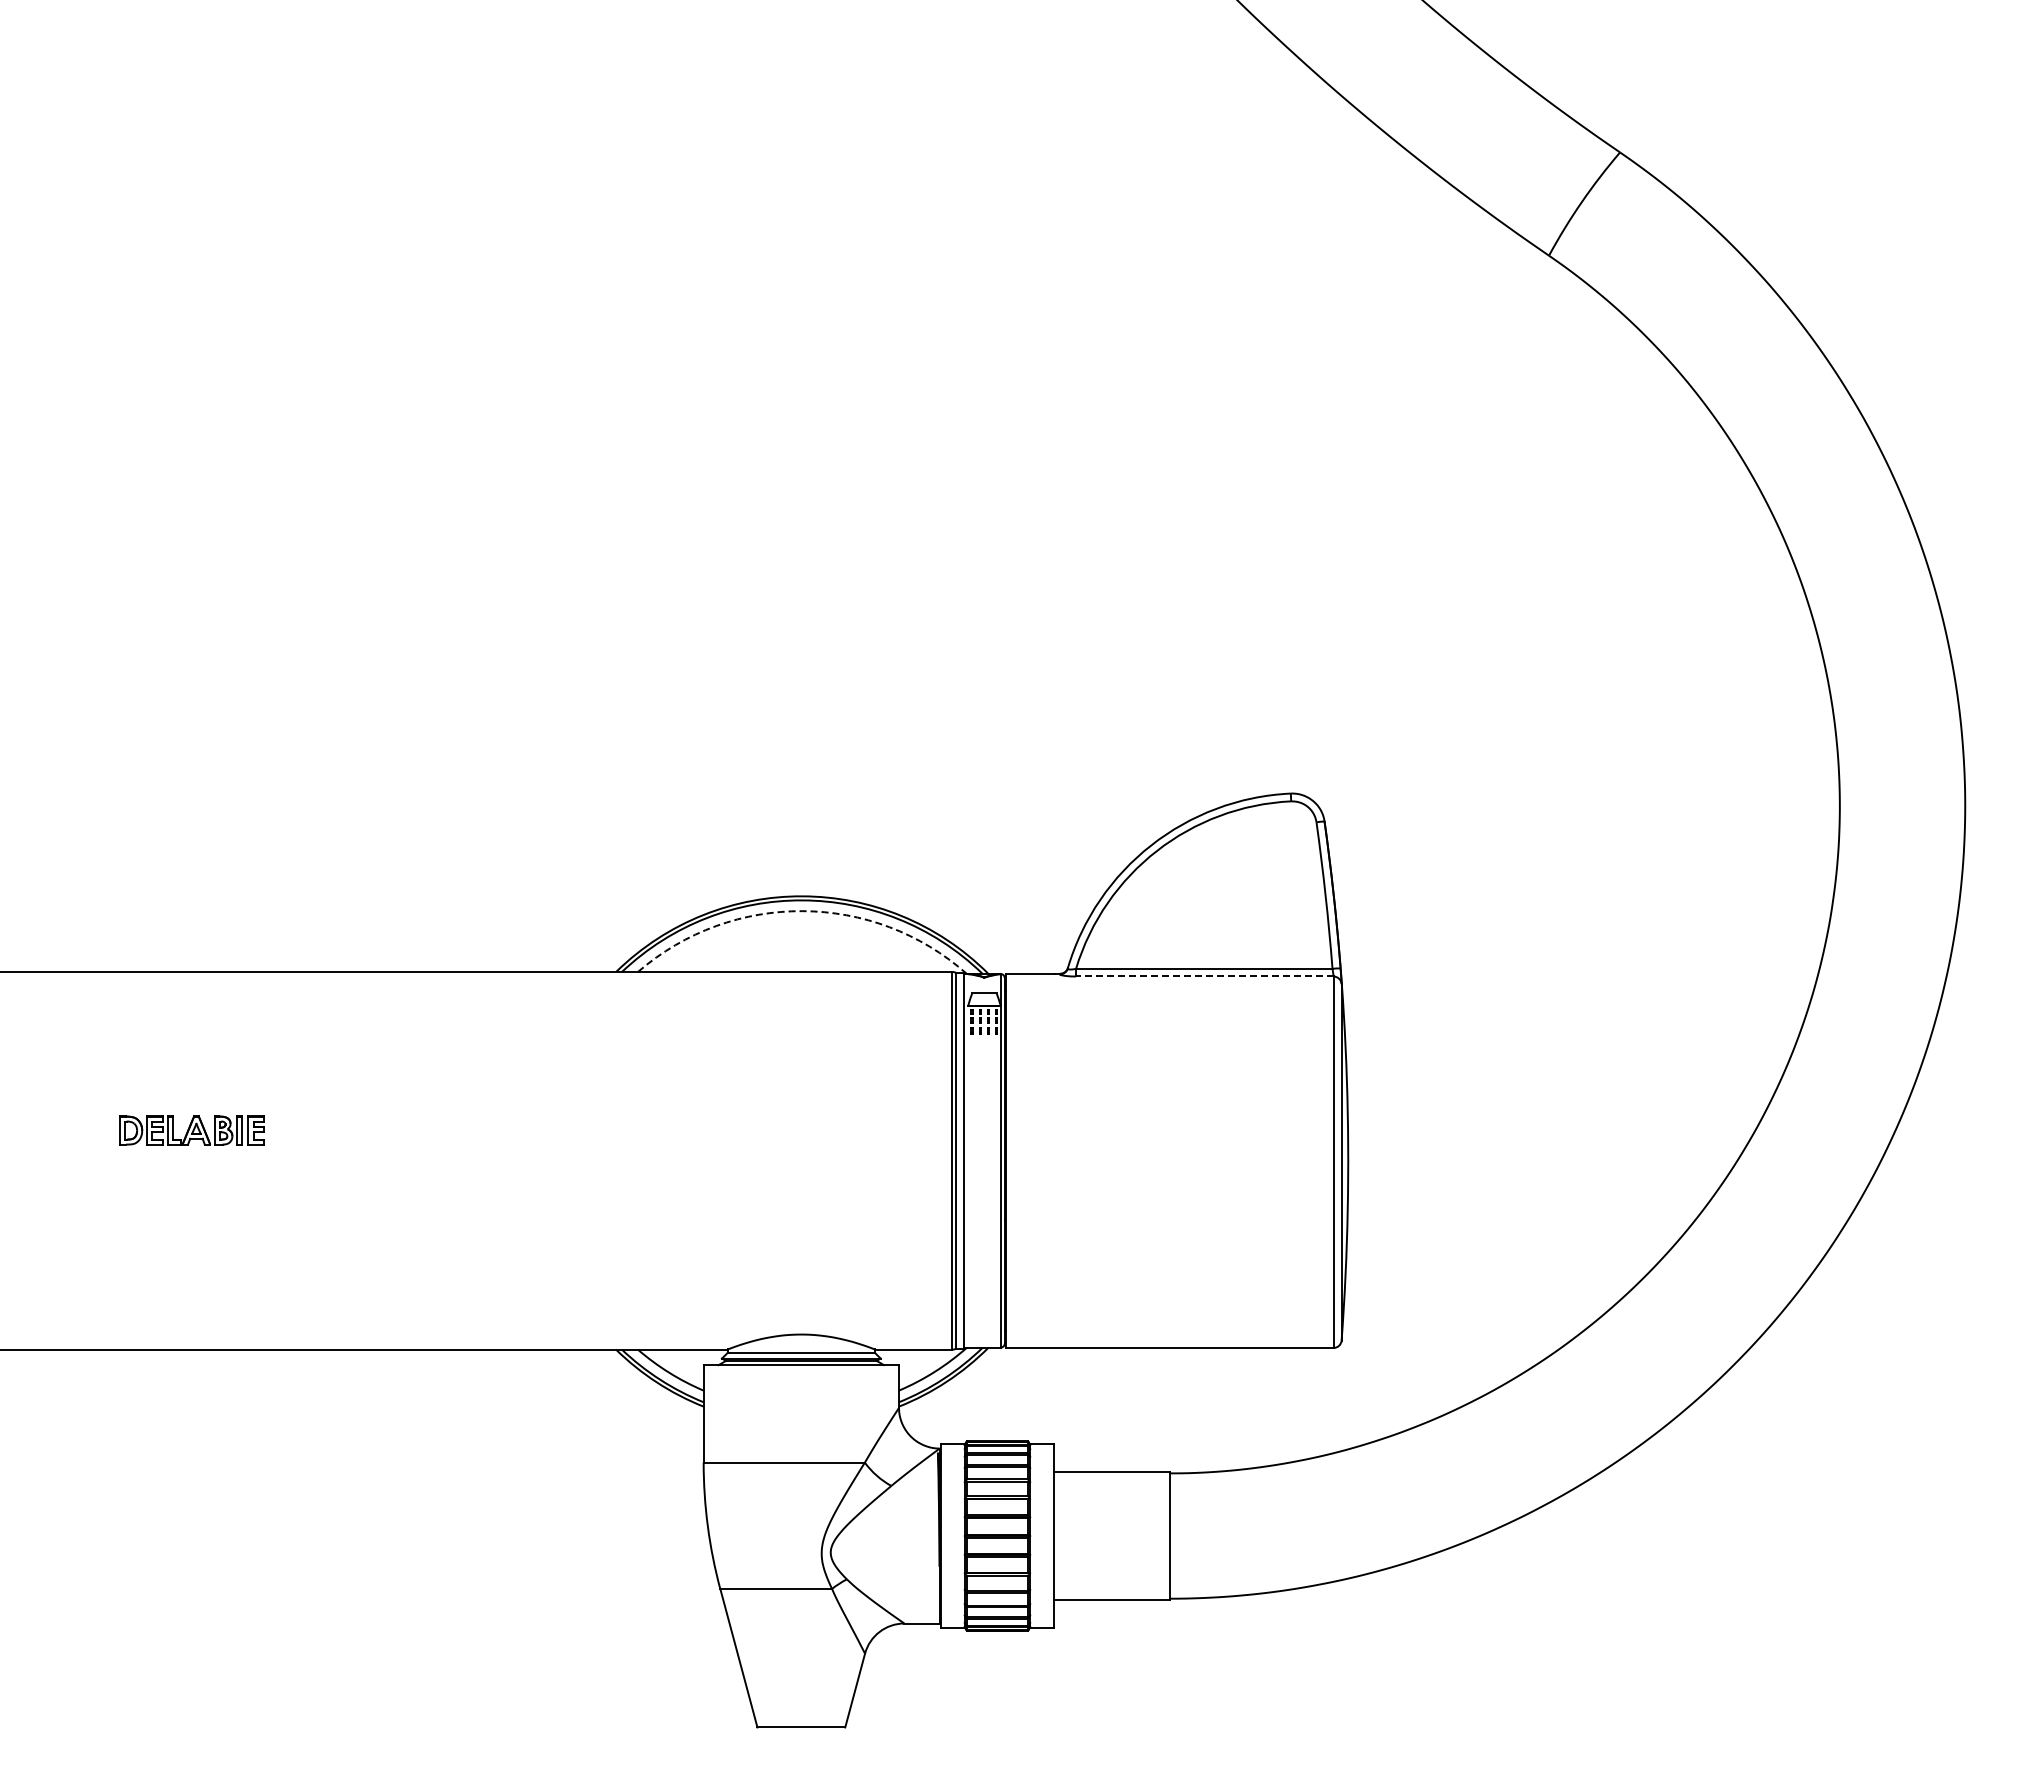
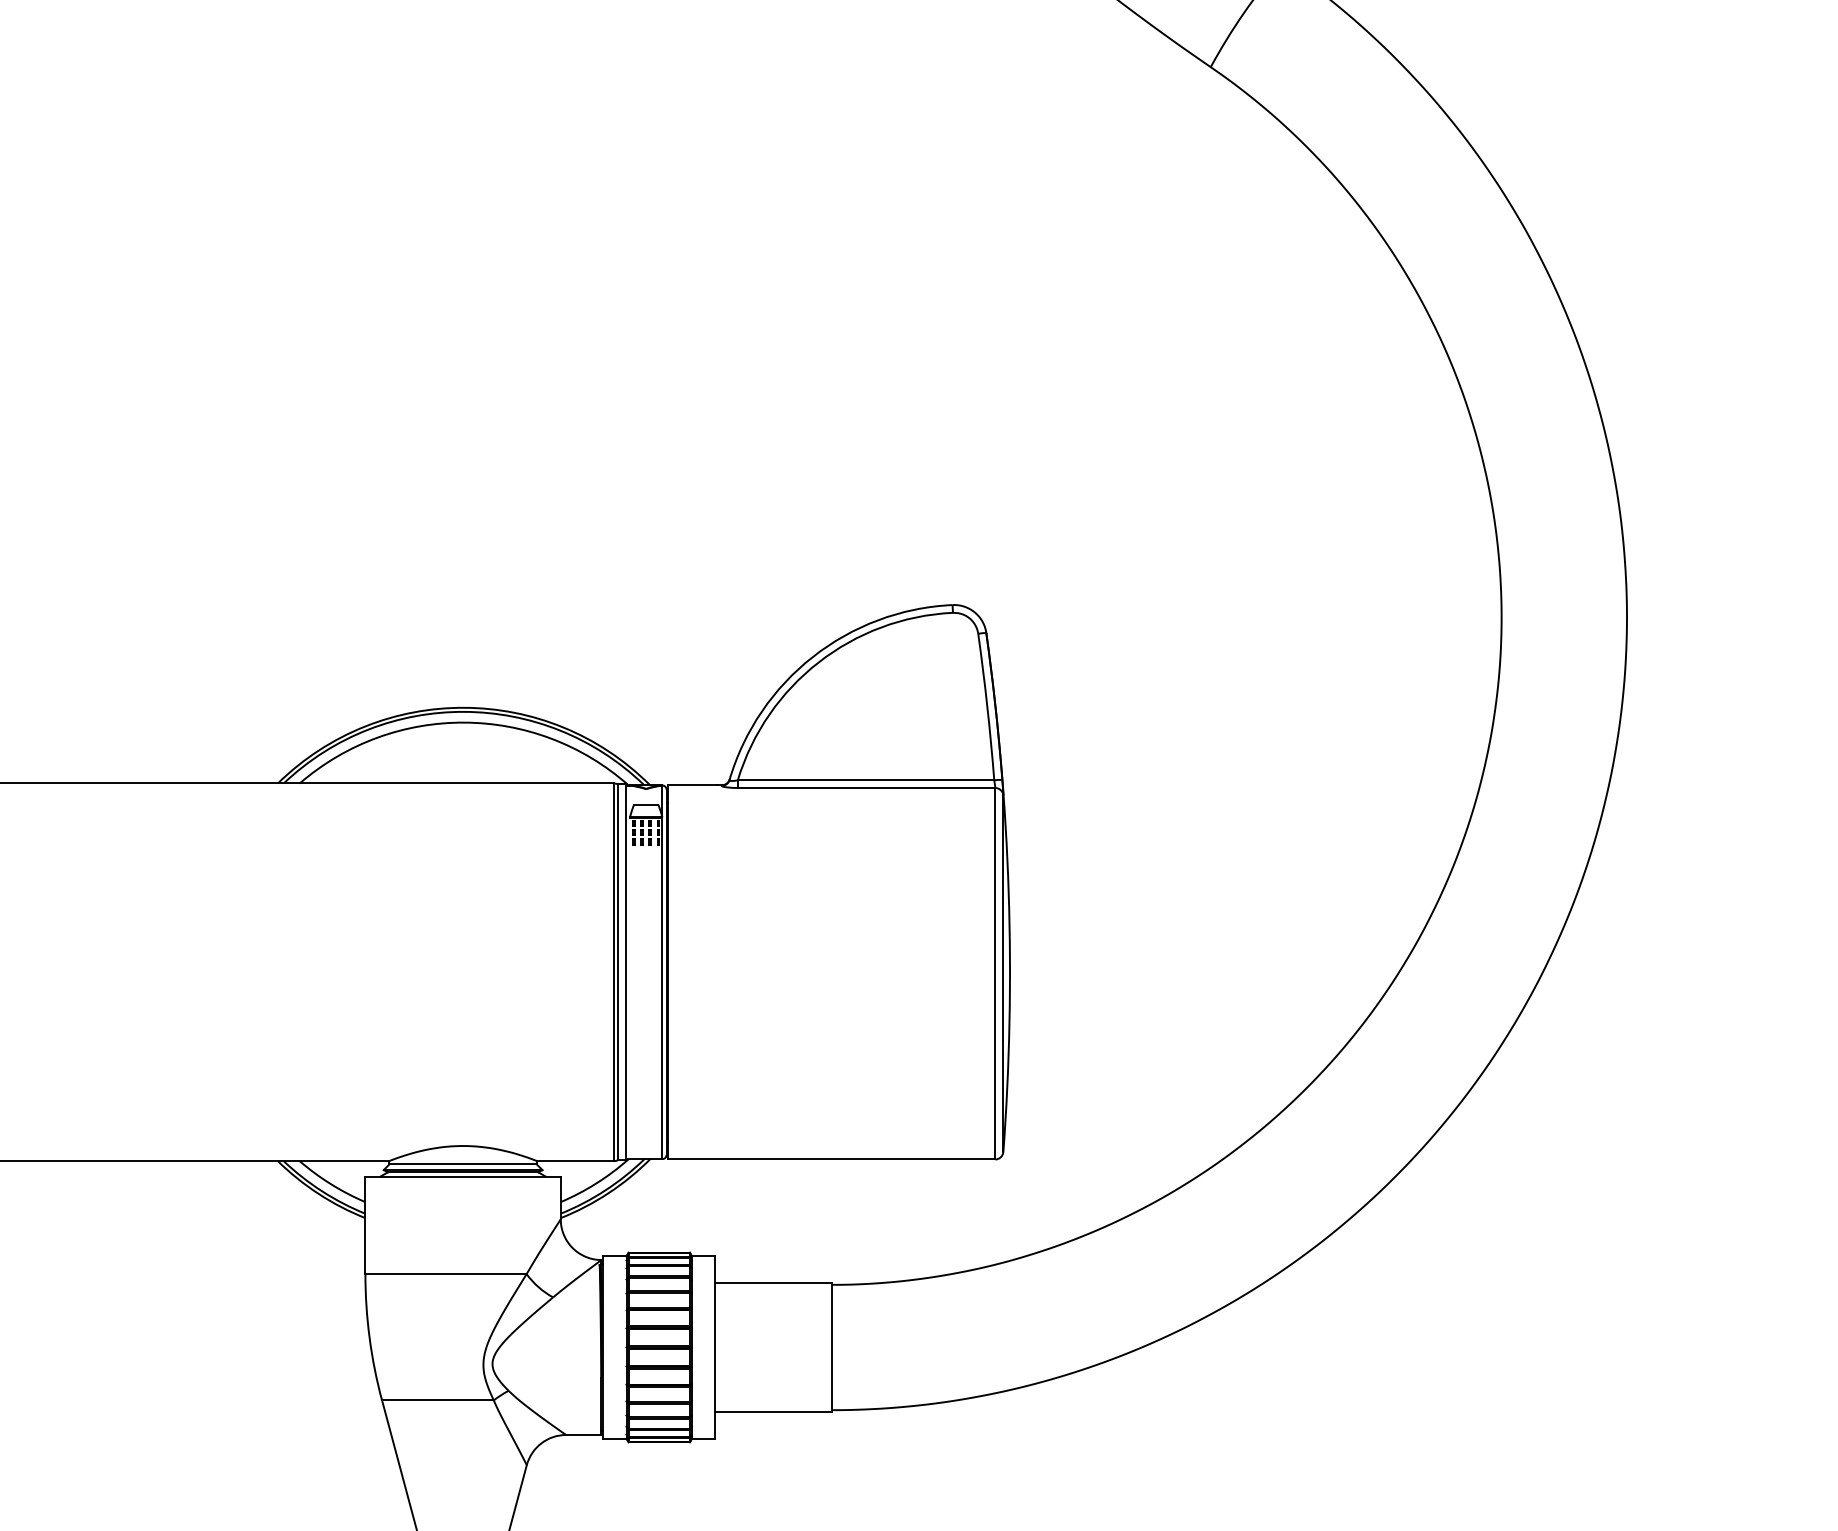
arc: (802, 911) -> (464, 722), dashed -> solid
line: (1204, 976) -> (866, 787), dashed -> solid

